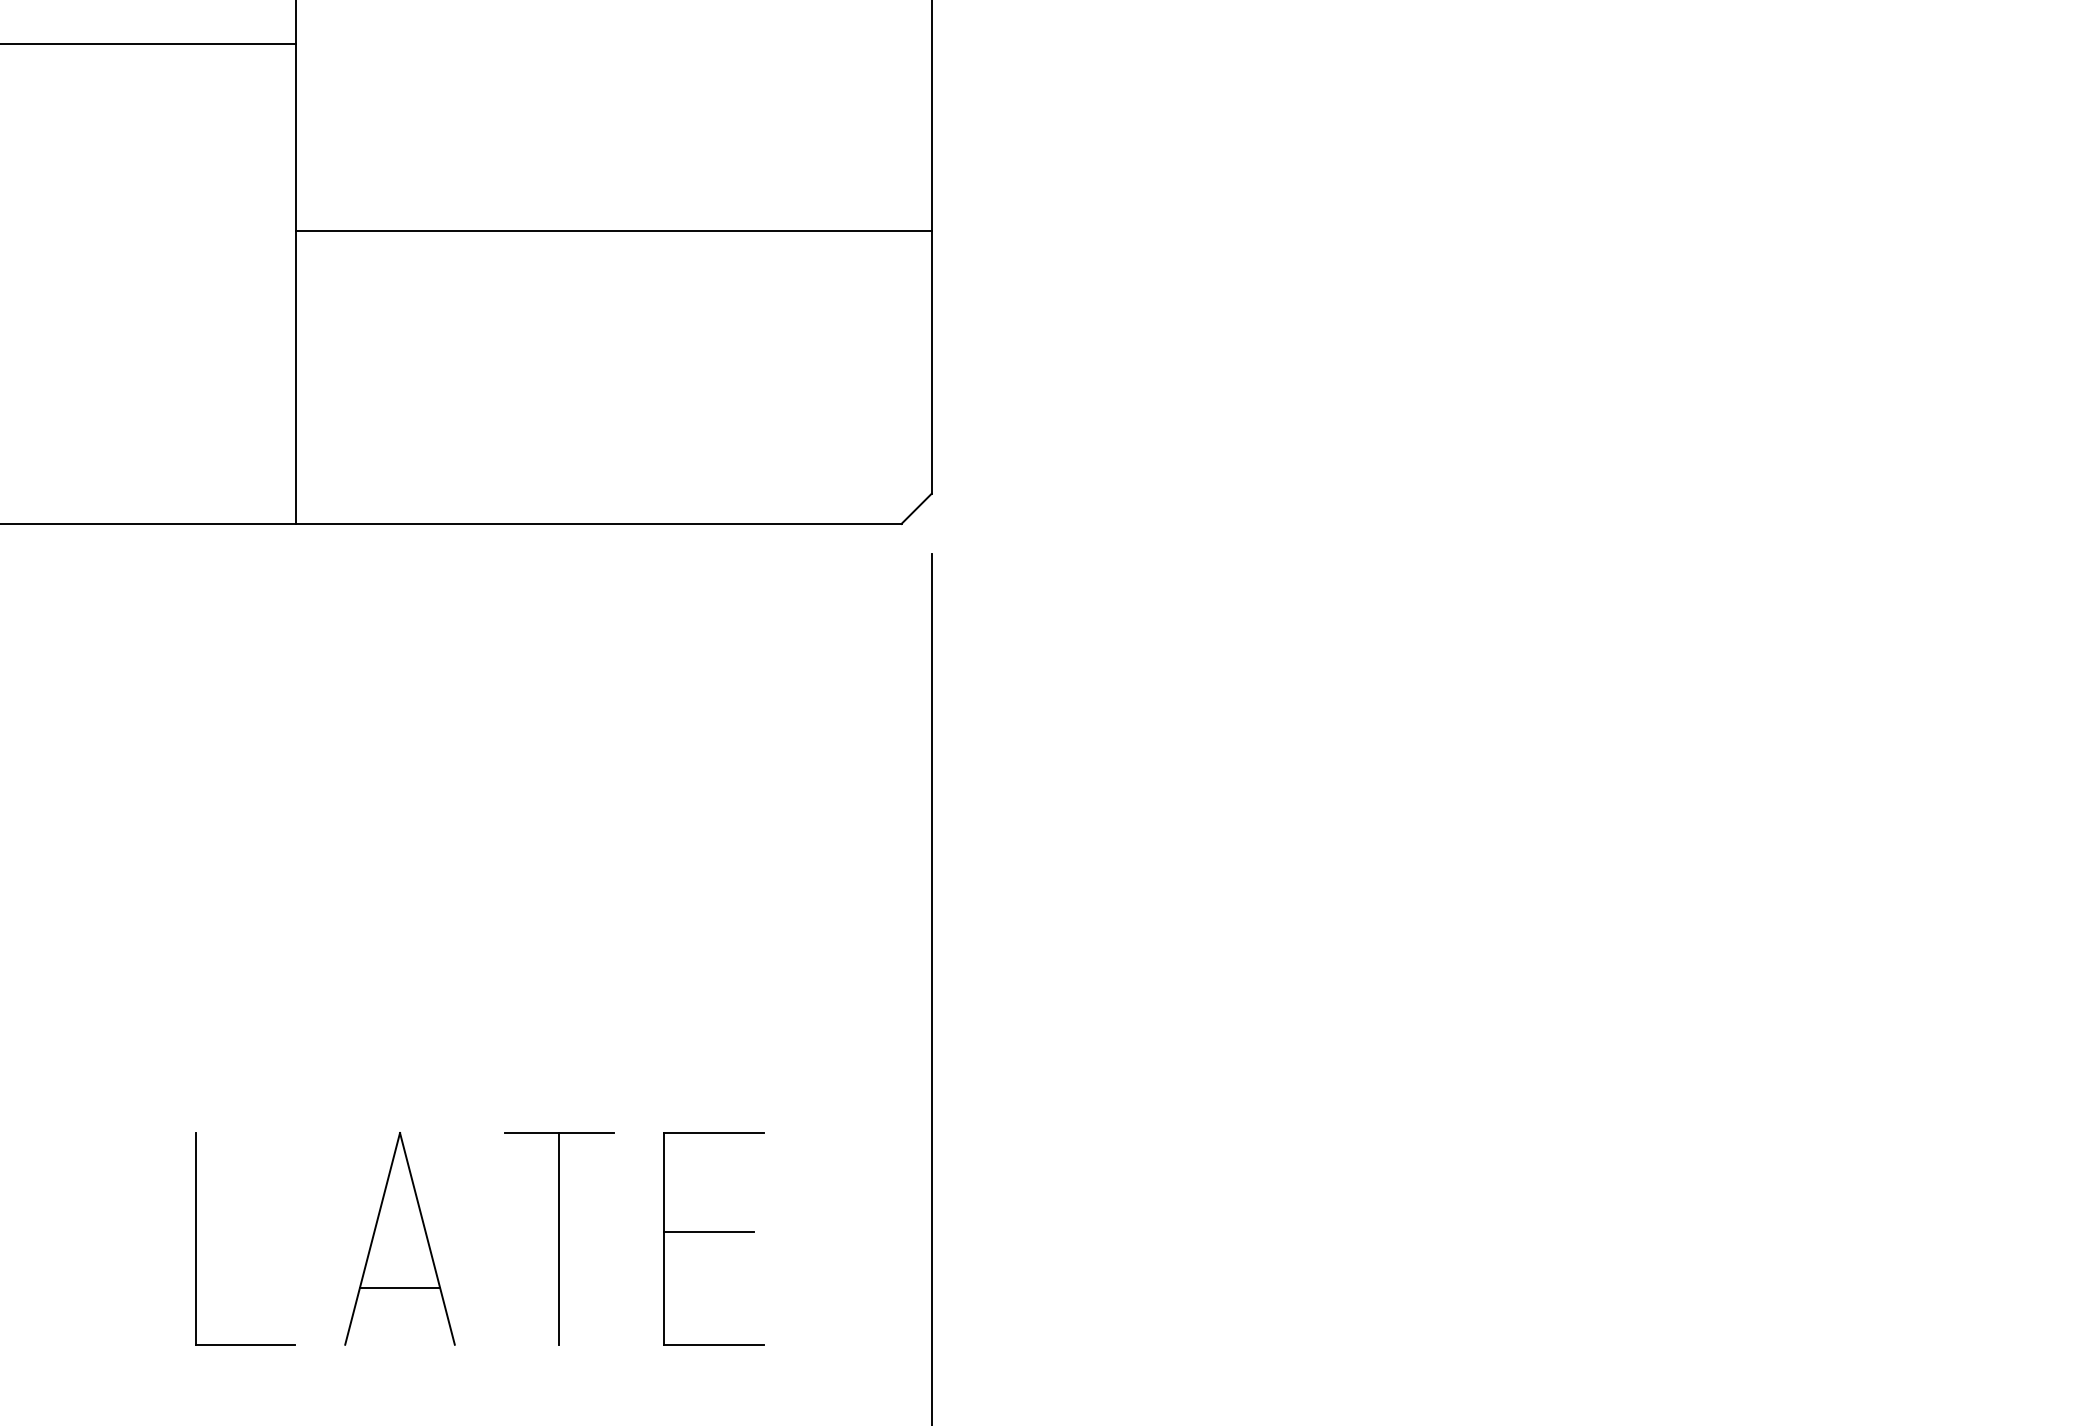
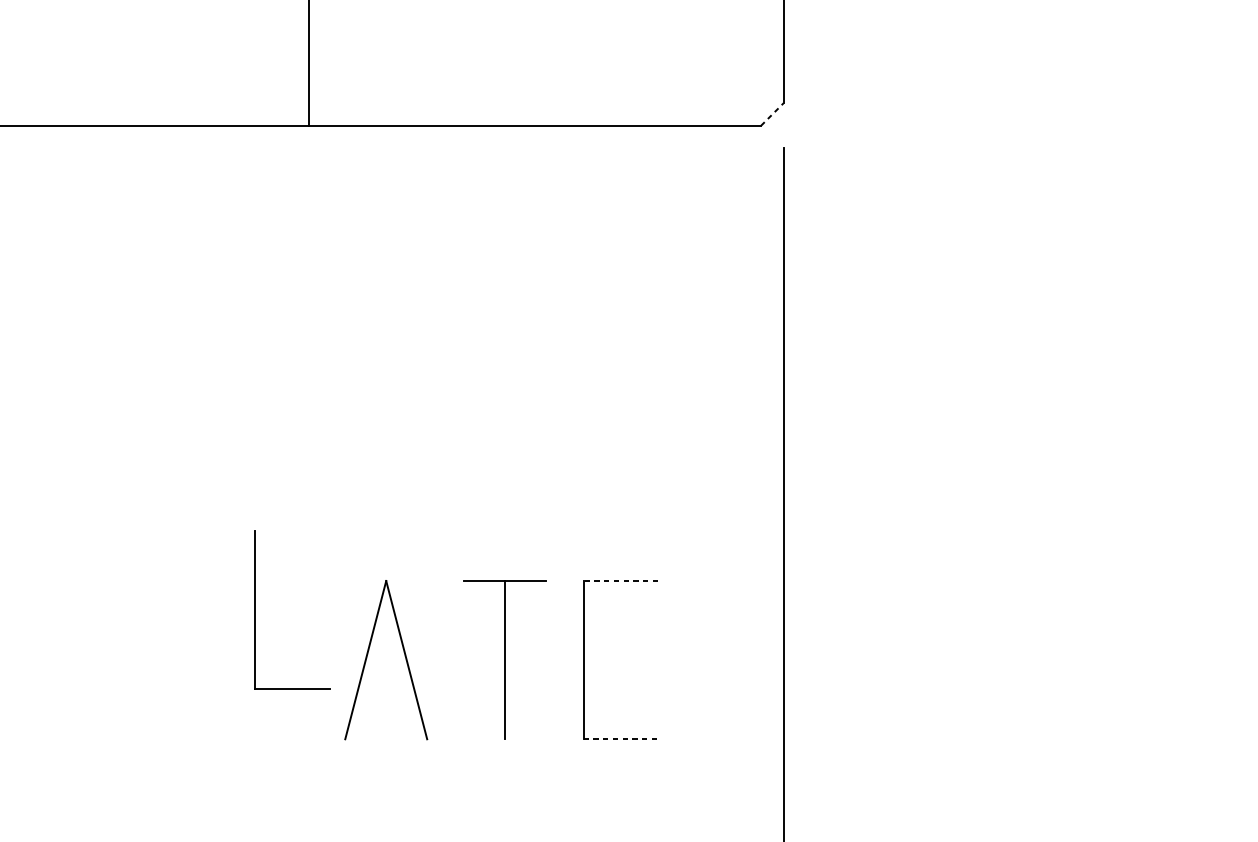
line: (916, 508) -> (772, 114), solid -> dashed
line: (713, 1132) -> (620, 580), solid -> dashed
line: (708, 1231) -> (616, 654), removed
part: (196, 1238) -> (255, 609), moved
line: (399, 1288) -> (385, 697), removed
line: (713, 1344) -> (620, 739), solid -> dashed

